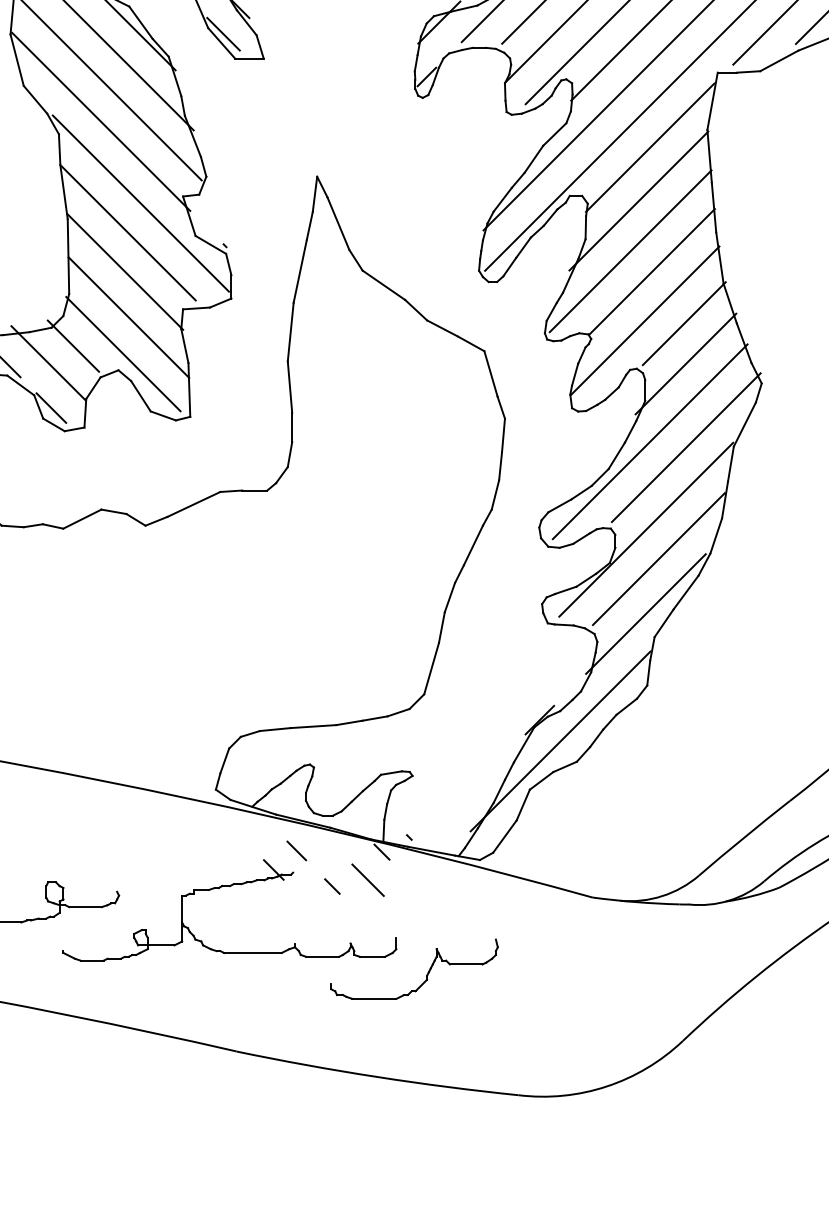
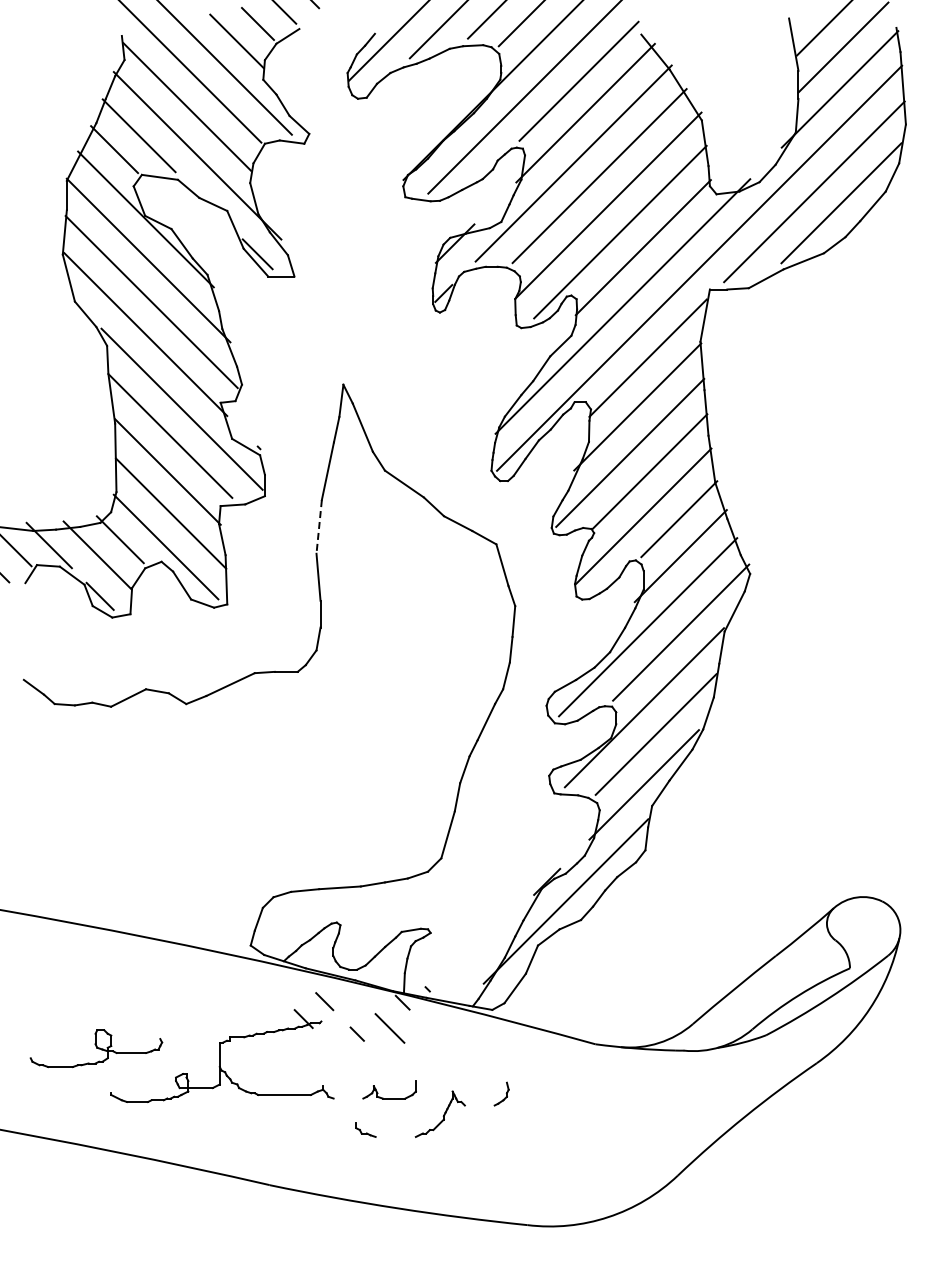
line: (291, 331) -> (319, 526), solid -> dashed
line: (322, 956) -> (348, 1098), removed
line: (465, 964) -> (479, 1105), removed
line: (374, 998) -> (395, 1136), removed

